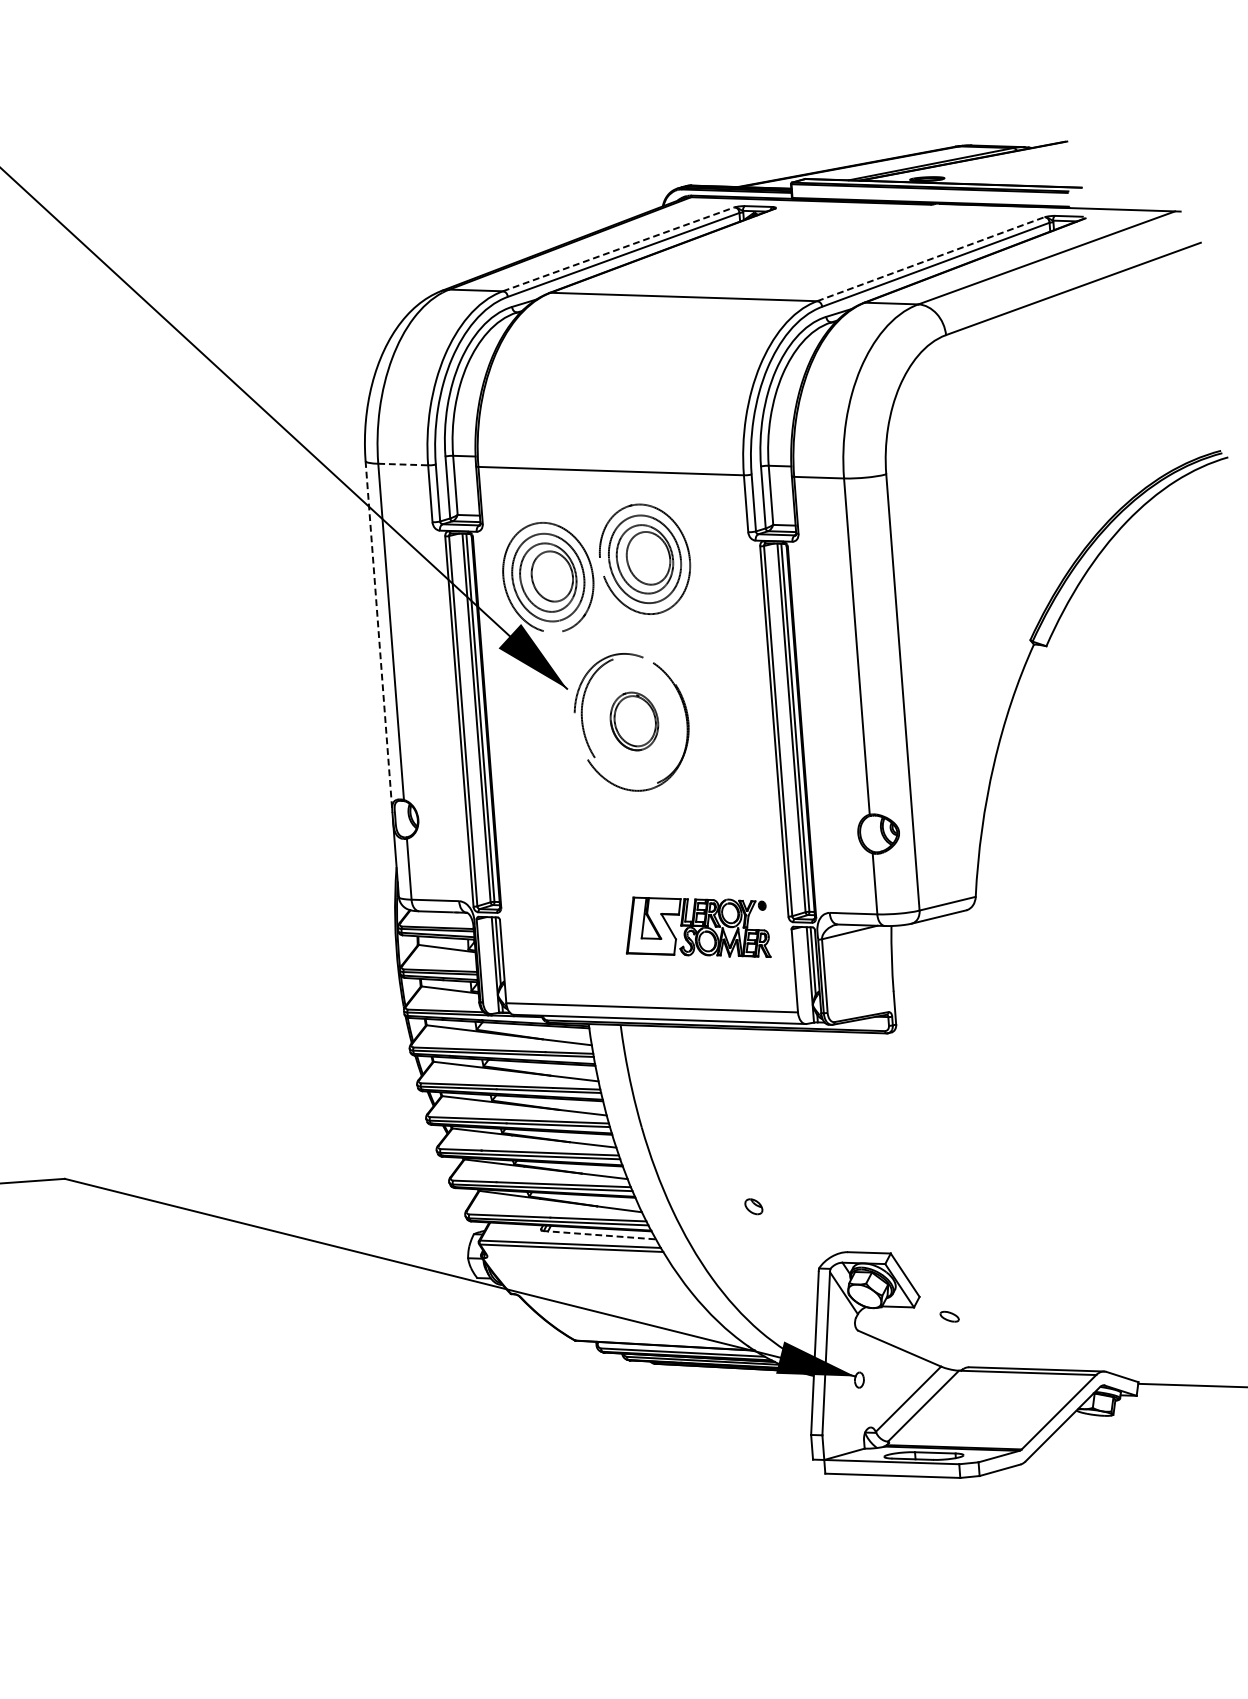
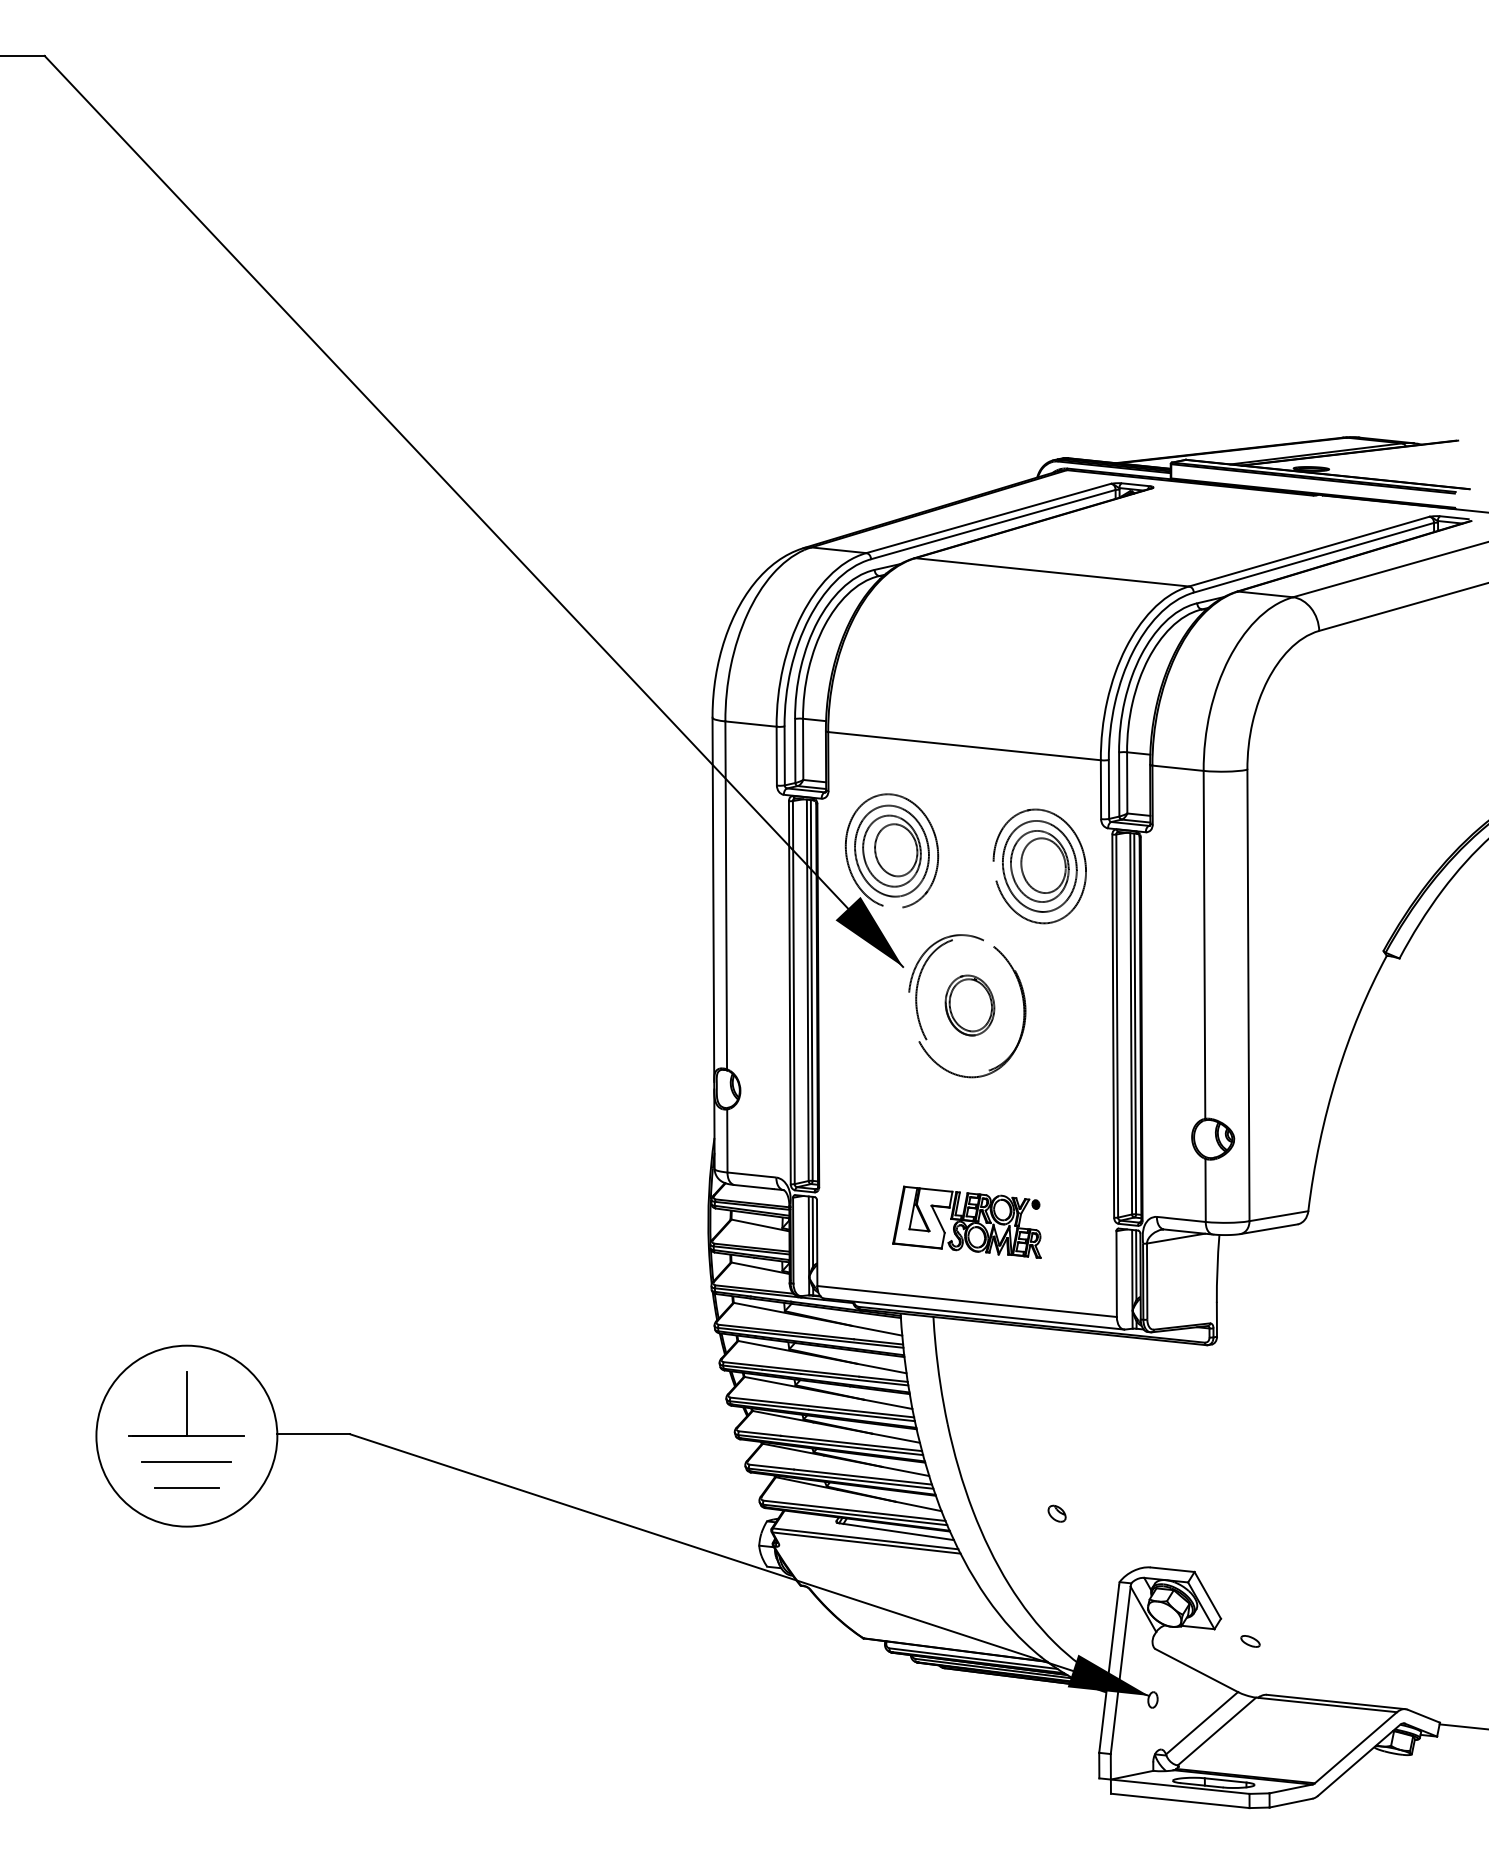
line: (619, 249) -> (989, 518), dashed -> solid
line: (931, 259) -> (1309, 551), dashed -> solid
line: (403, 464) -> (751, 724), dashed -> solid
part: (644, 559) -> (1039, 866), moved
line: (379, 637) -> (713, 900), dashed -> solid
part: (696, 926) -> (966, 1221), moved
line: (598, 1235) -> (895, 1531), dashed -> solid

